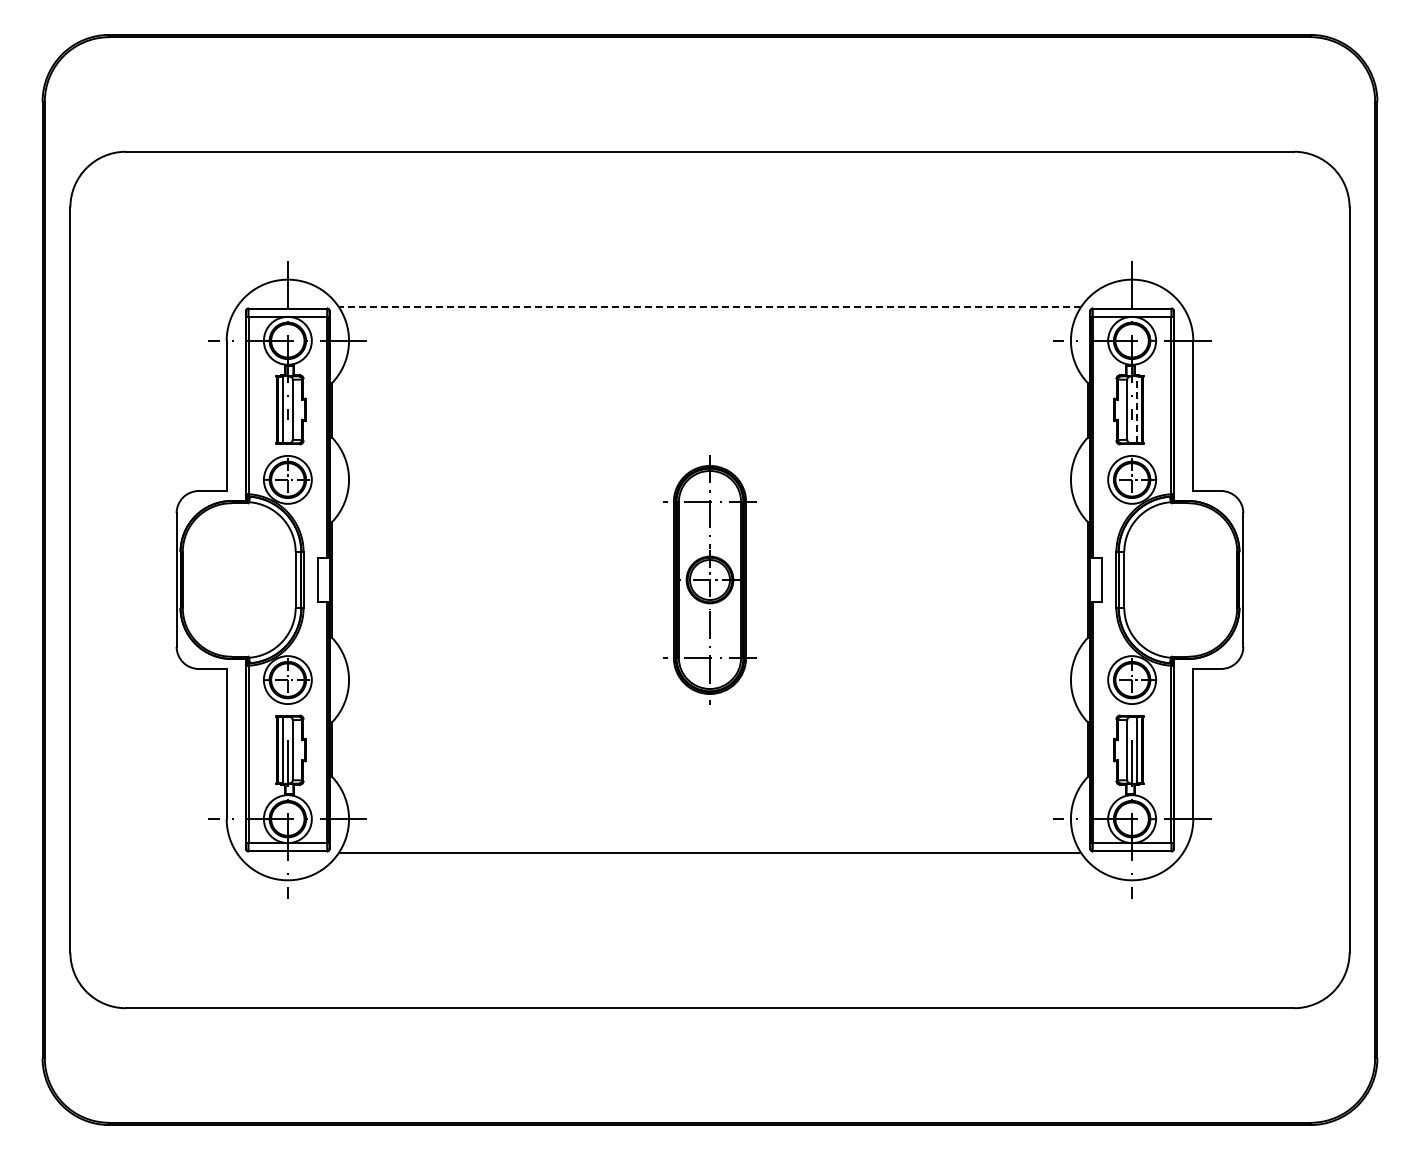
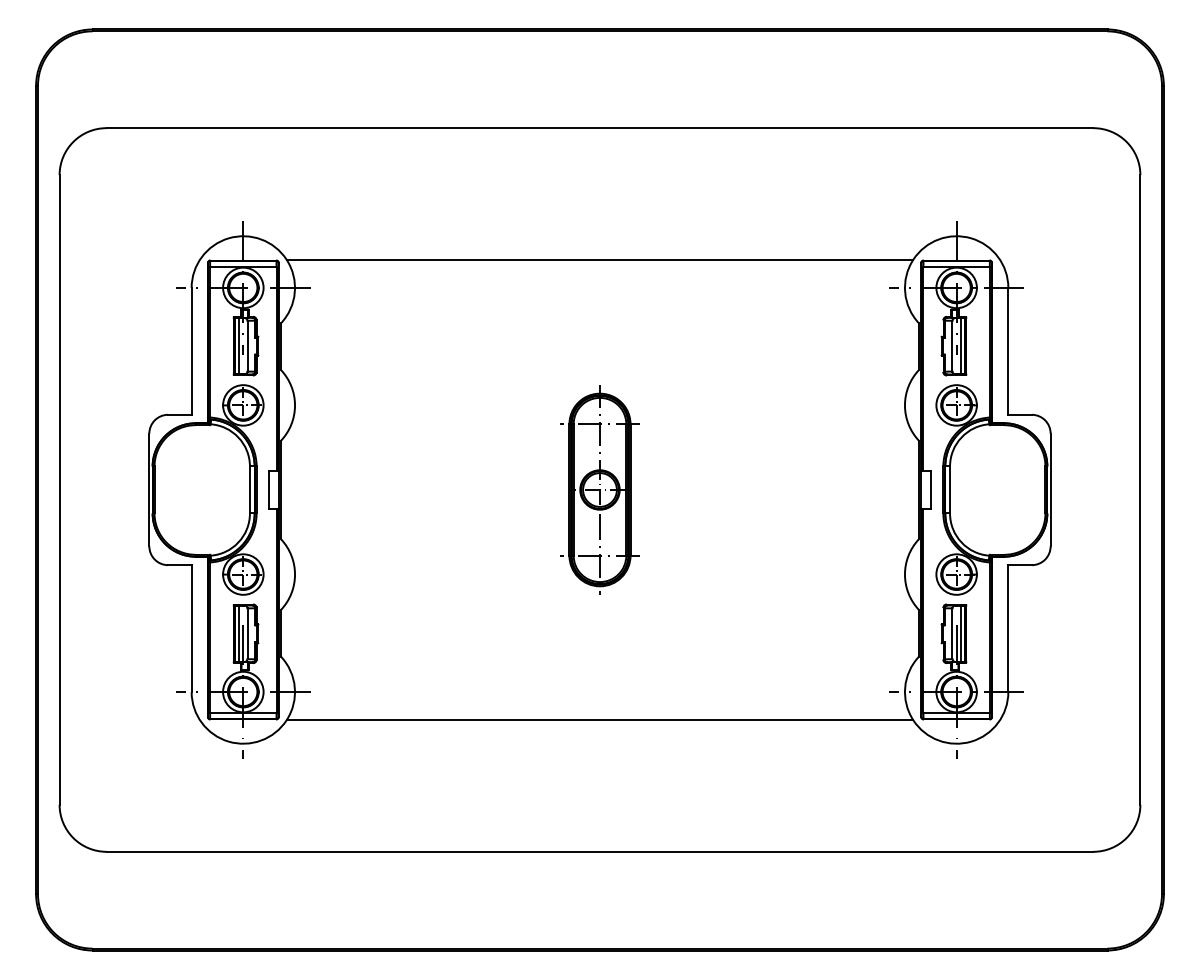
line: (709, 307) -> (599, 259), dashed -> solid
line: (1136, 409) -> (960, 345), dashed -> solid

